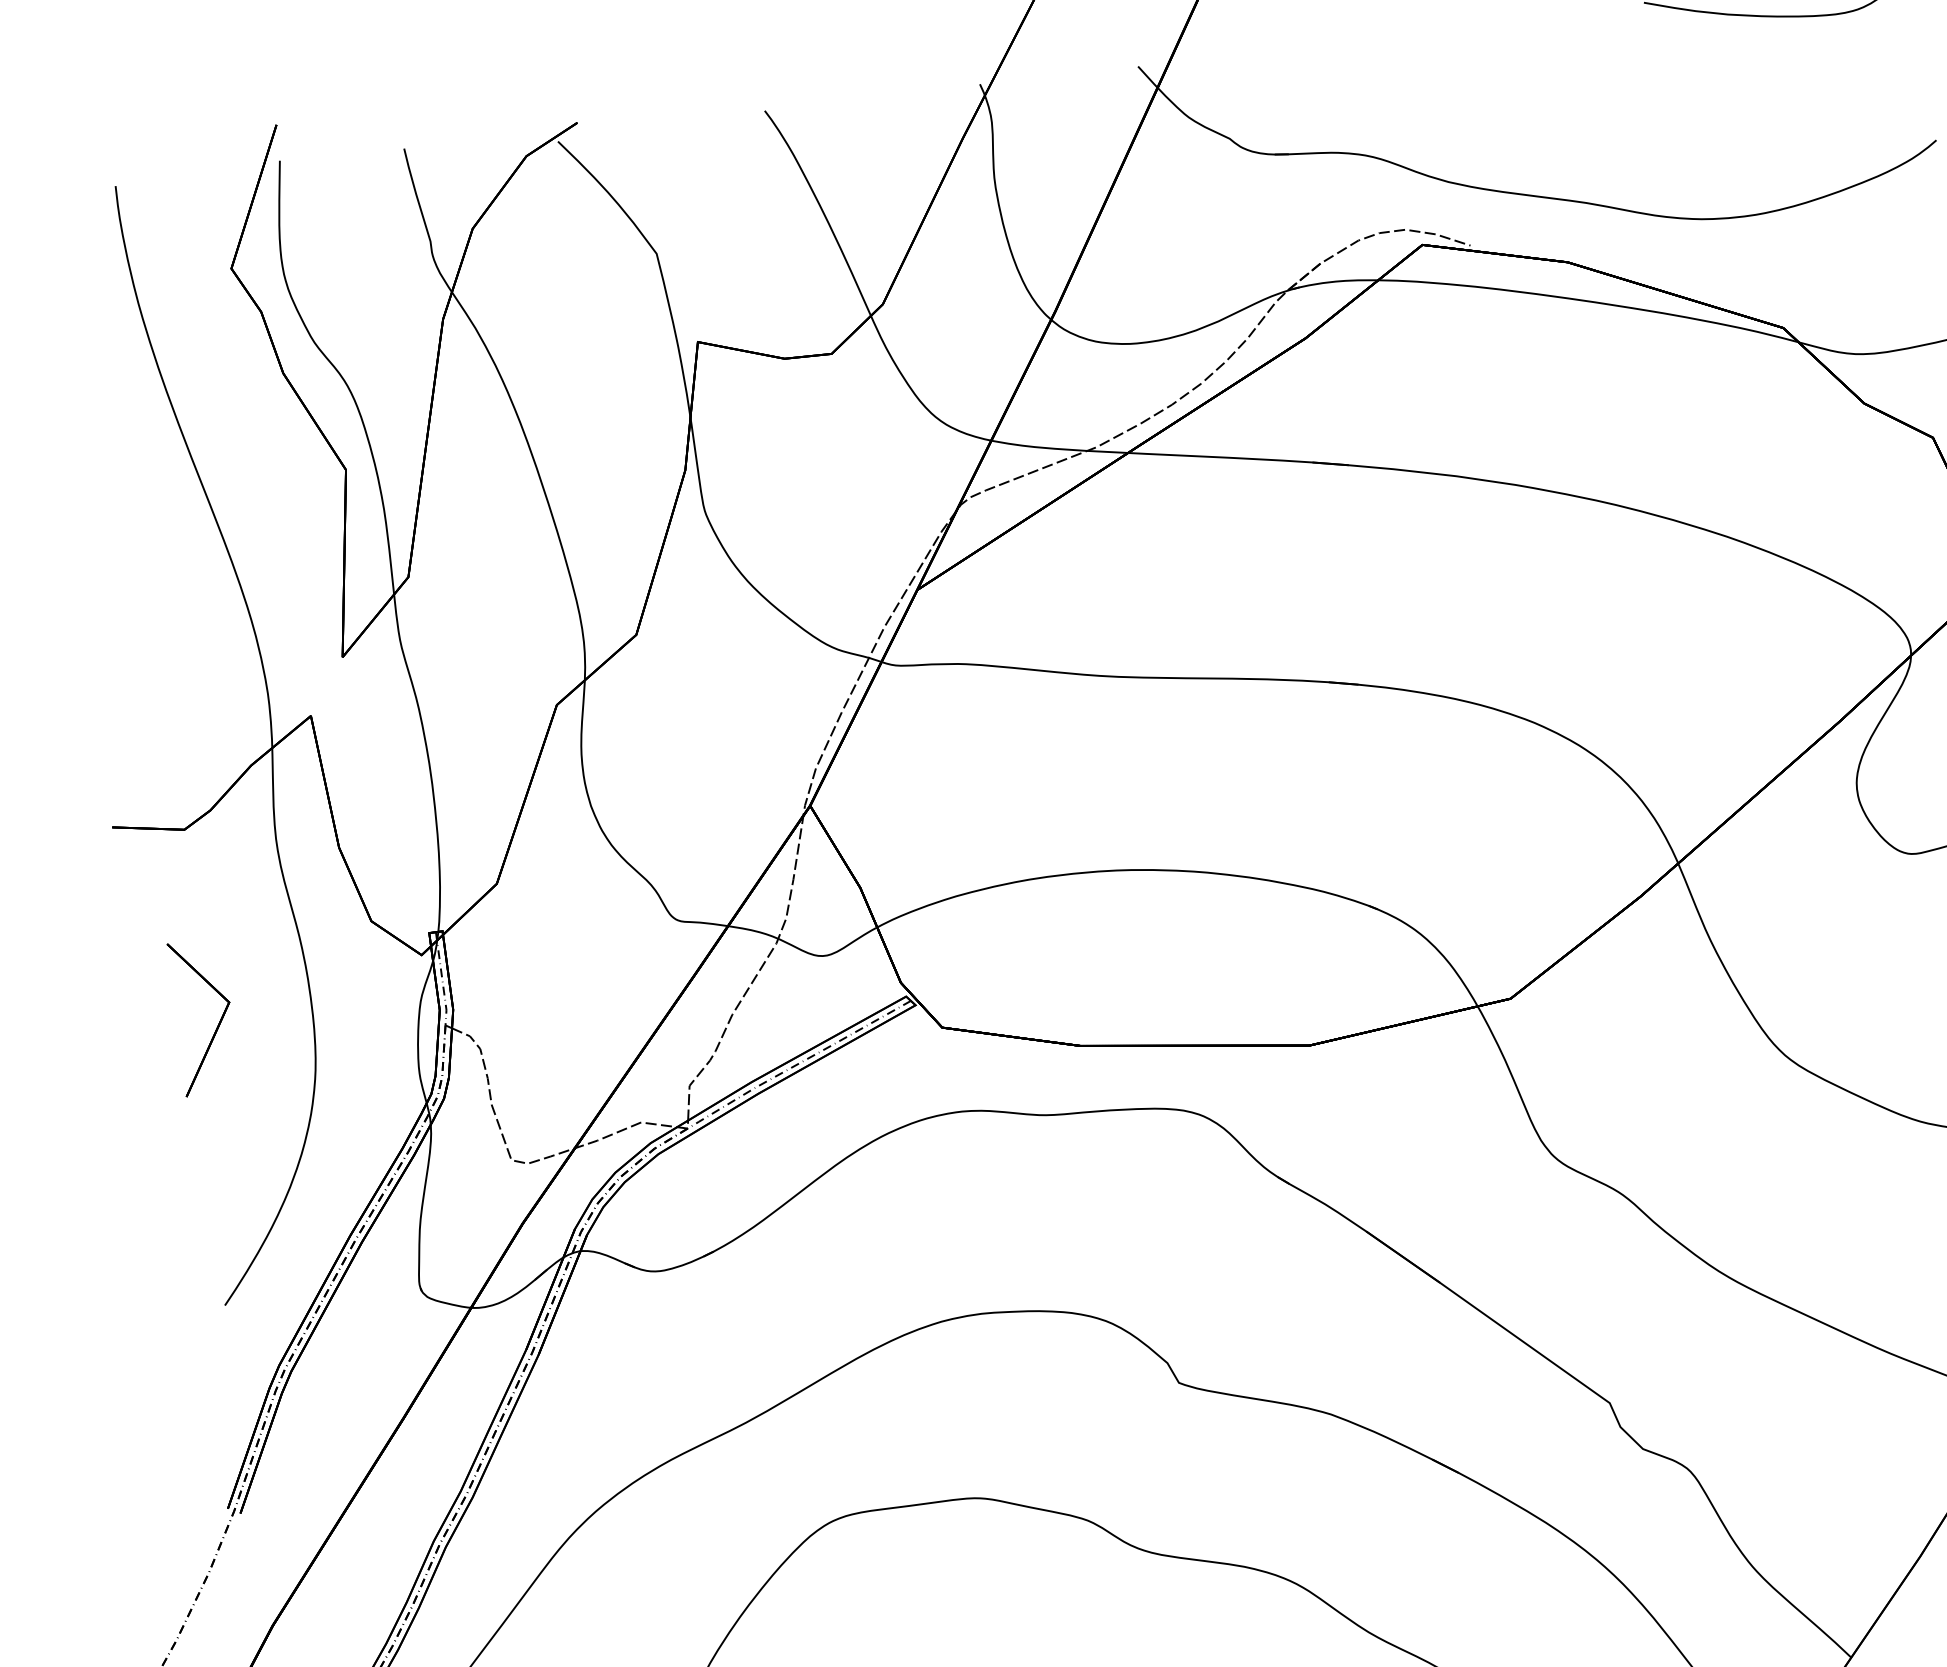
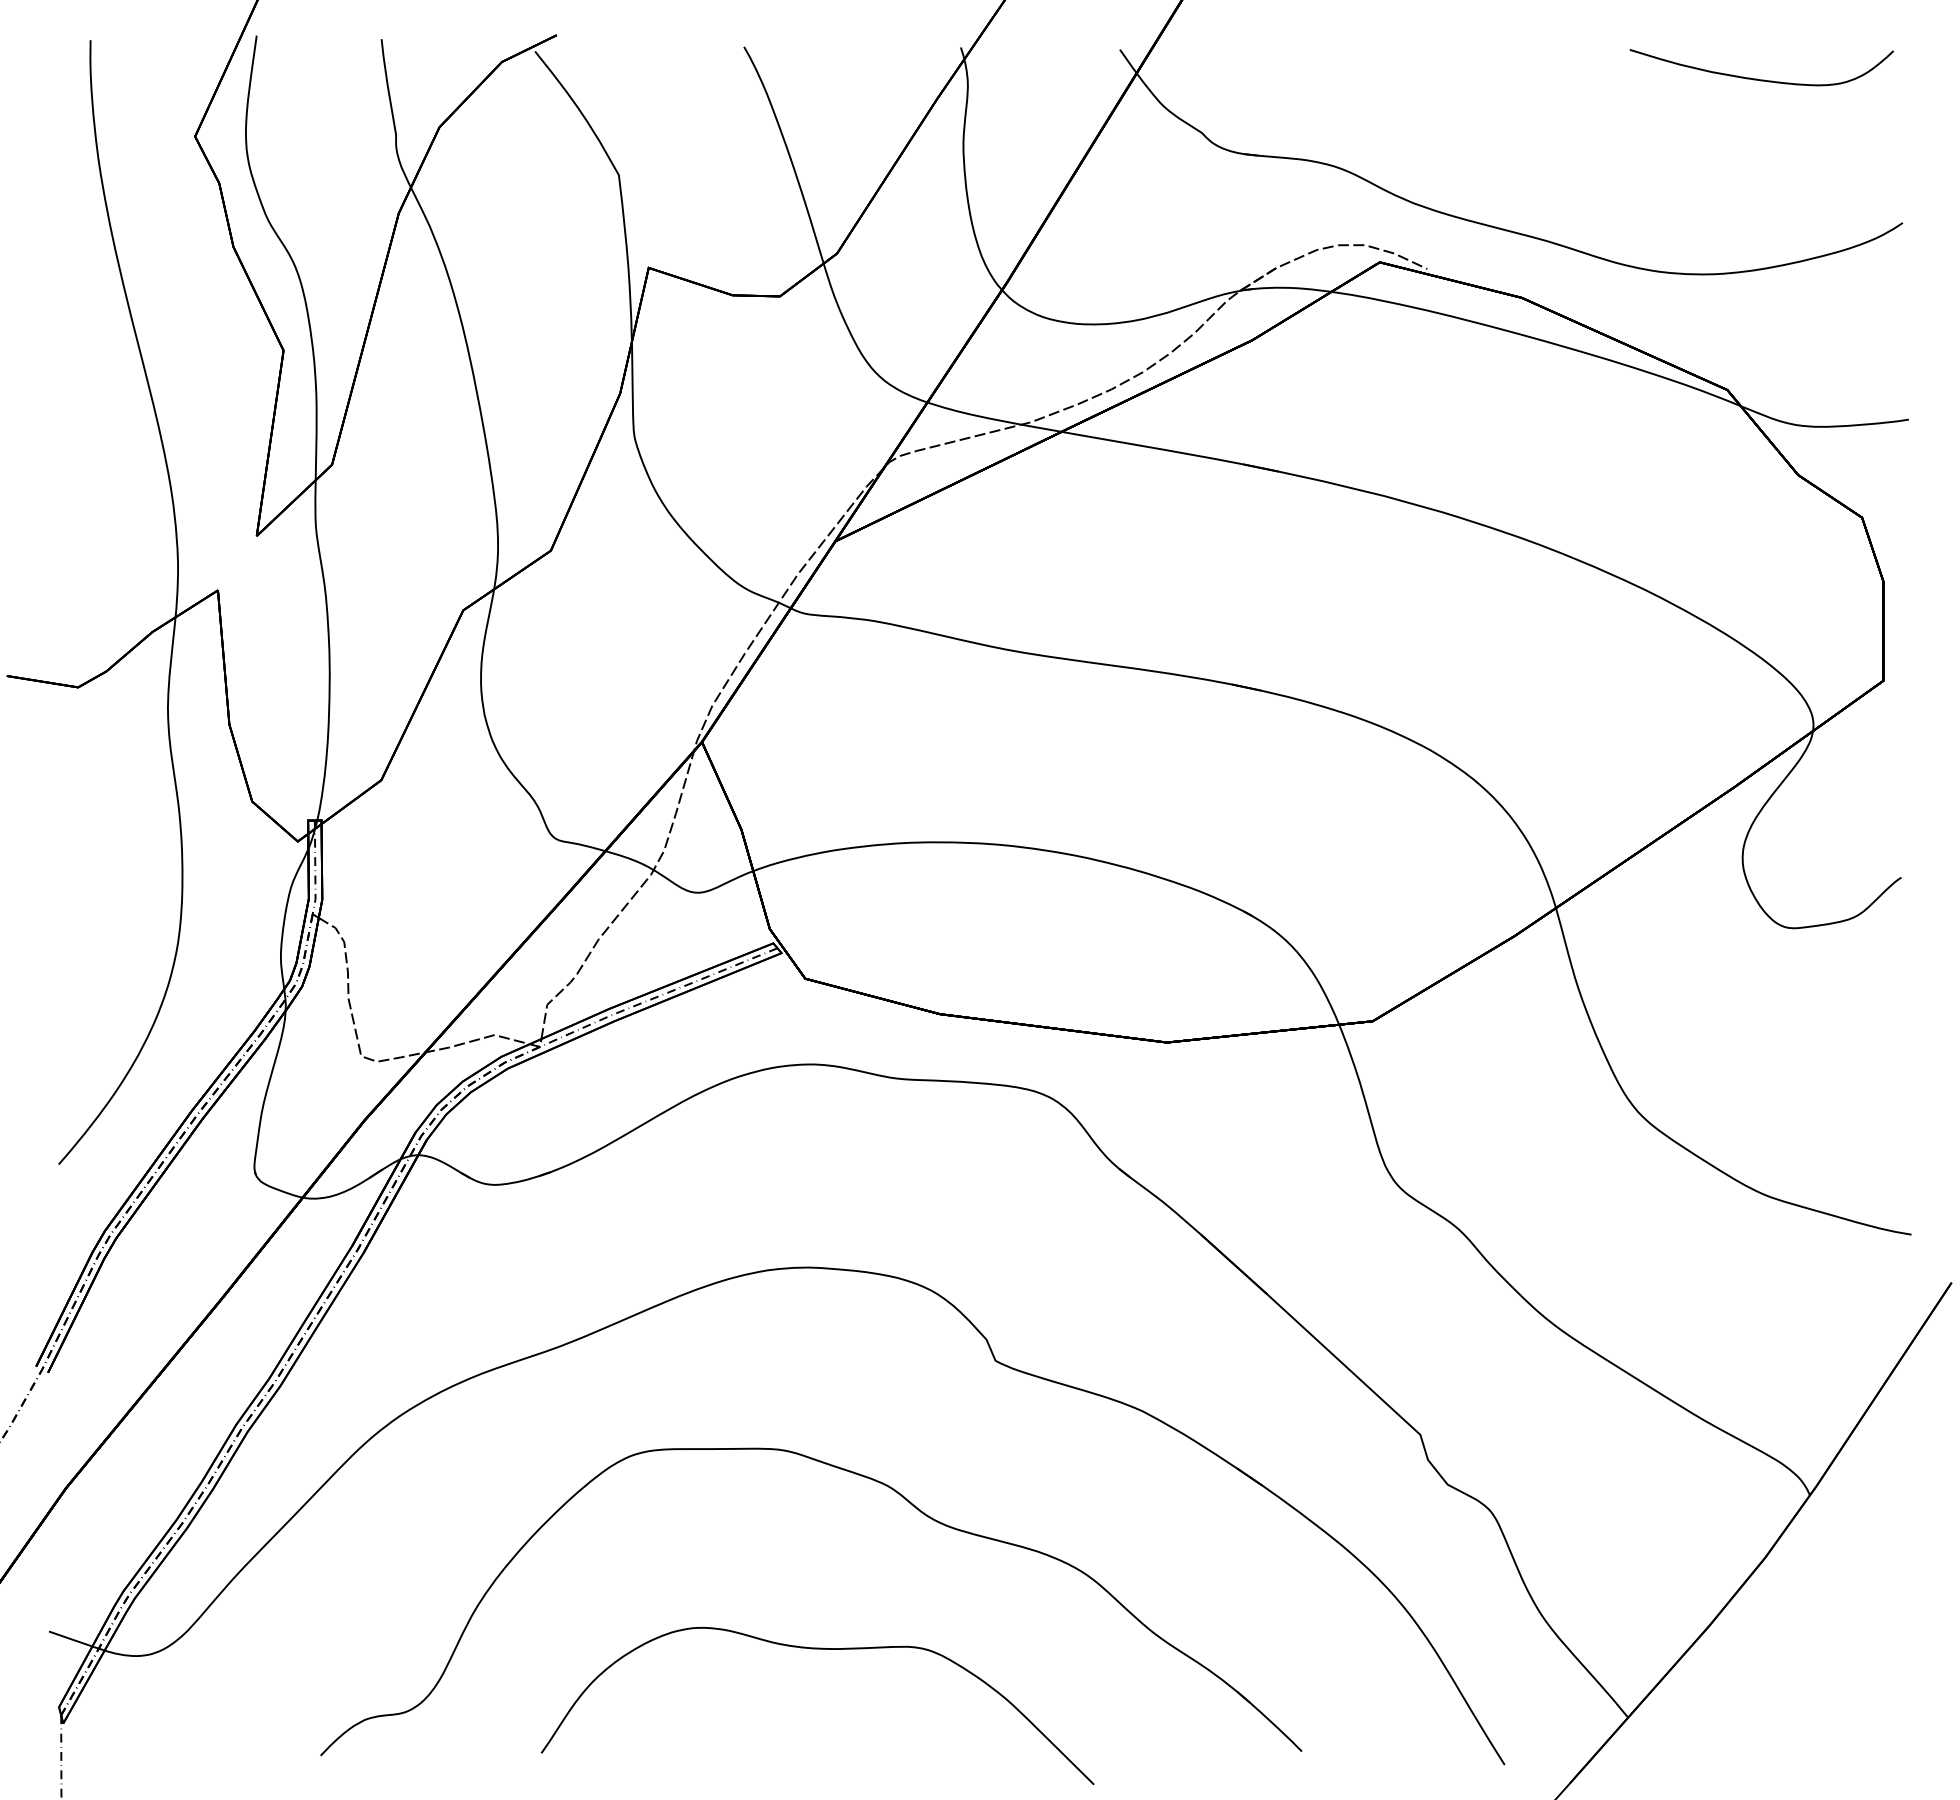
part: (217, 1025) -> (86, 885), removed

